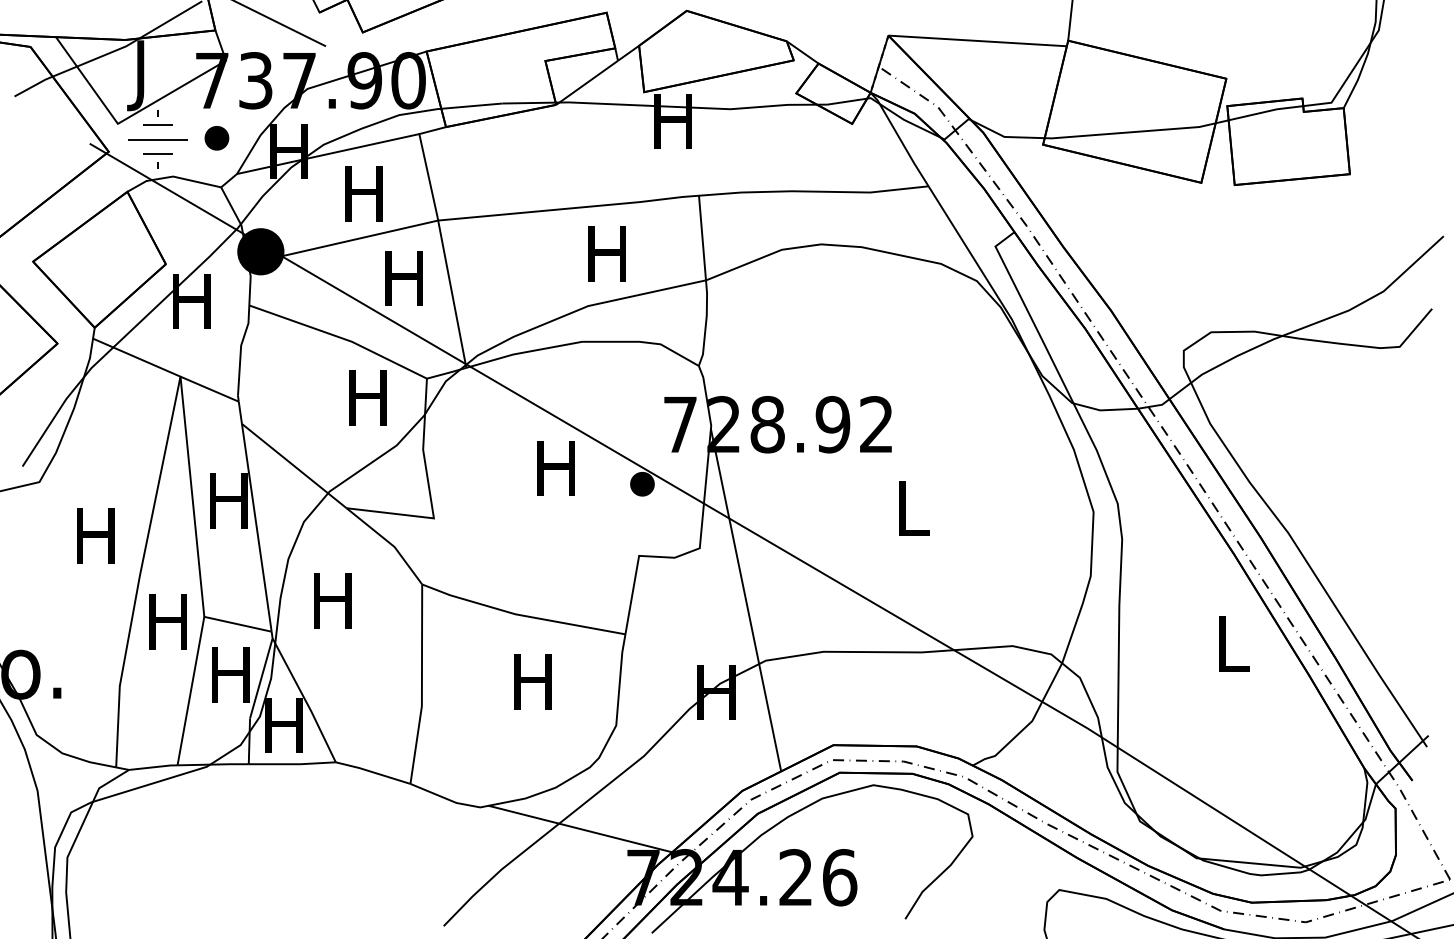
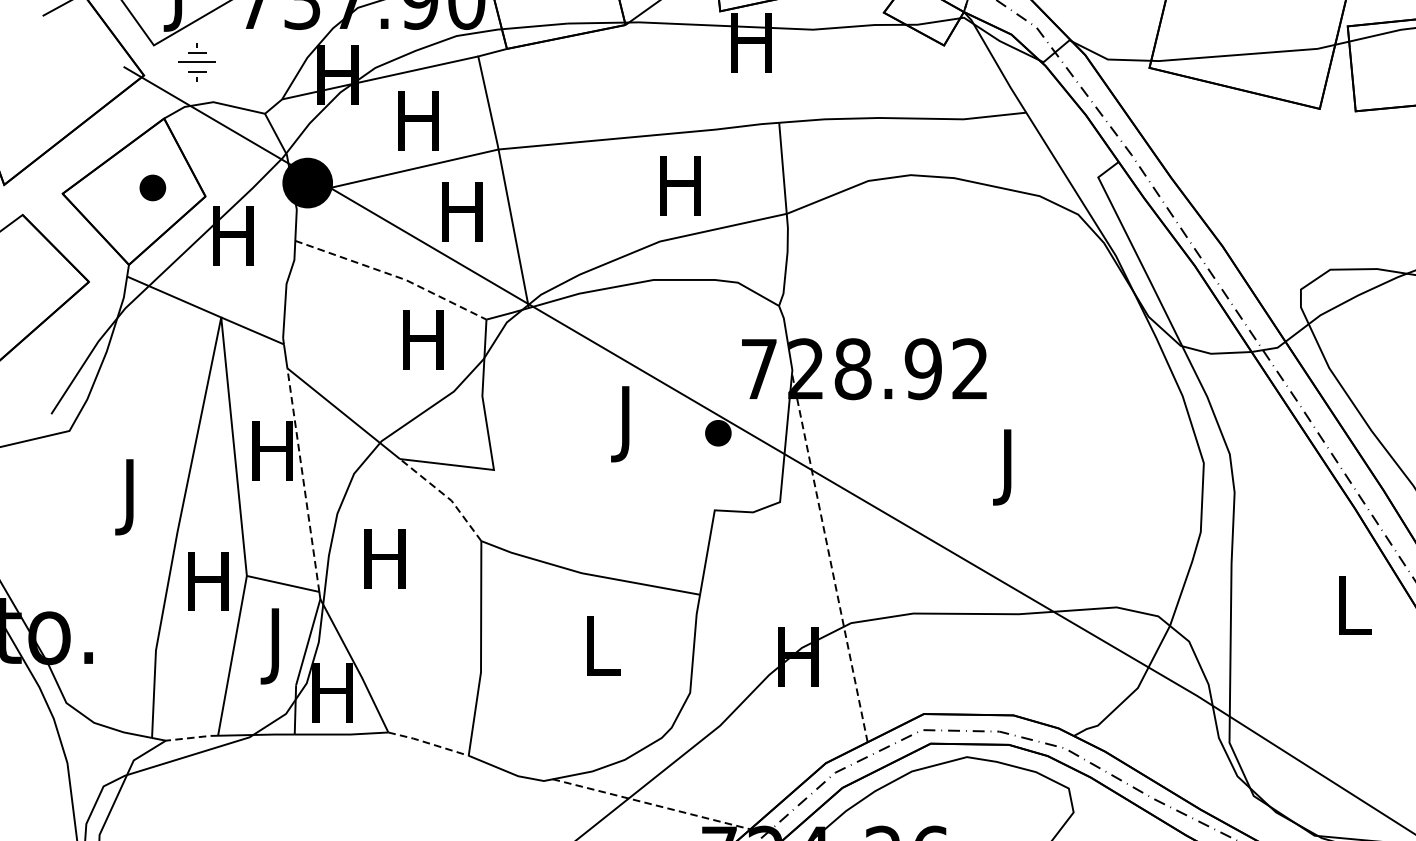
part: (216, 138) -> (152, 188), moved
part: (157, 139) -> (196, 62), size x0.6
line: (340, 337) -> (393, 275), solid -> dashed
text: (555, 475) -> (624, 423), H -> J
text: (913, 515) -> (1010, 466), L -> J
line: (256, 527) -> (303, 479), solid -> dashed
line: (389, 542) -> (446, 495), solid -> dashed
text: (95, 543) -> (129, 497), H -> J
line: (746, 600) -> (830, 558), solid -> dashed
text: (532, 681) -> (600, 645), H -> L
text: (230, 682) -> (275, 646), H -> J
line: (153, 767) -> (192, 738), solid -> dashed
line: (372, 772) -> (427, 743), solid -> dashed
line: (580, 829) -> (651, 804), solid -> dashed

